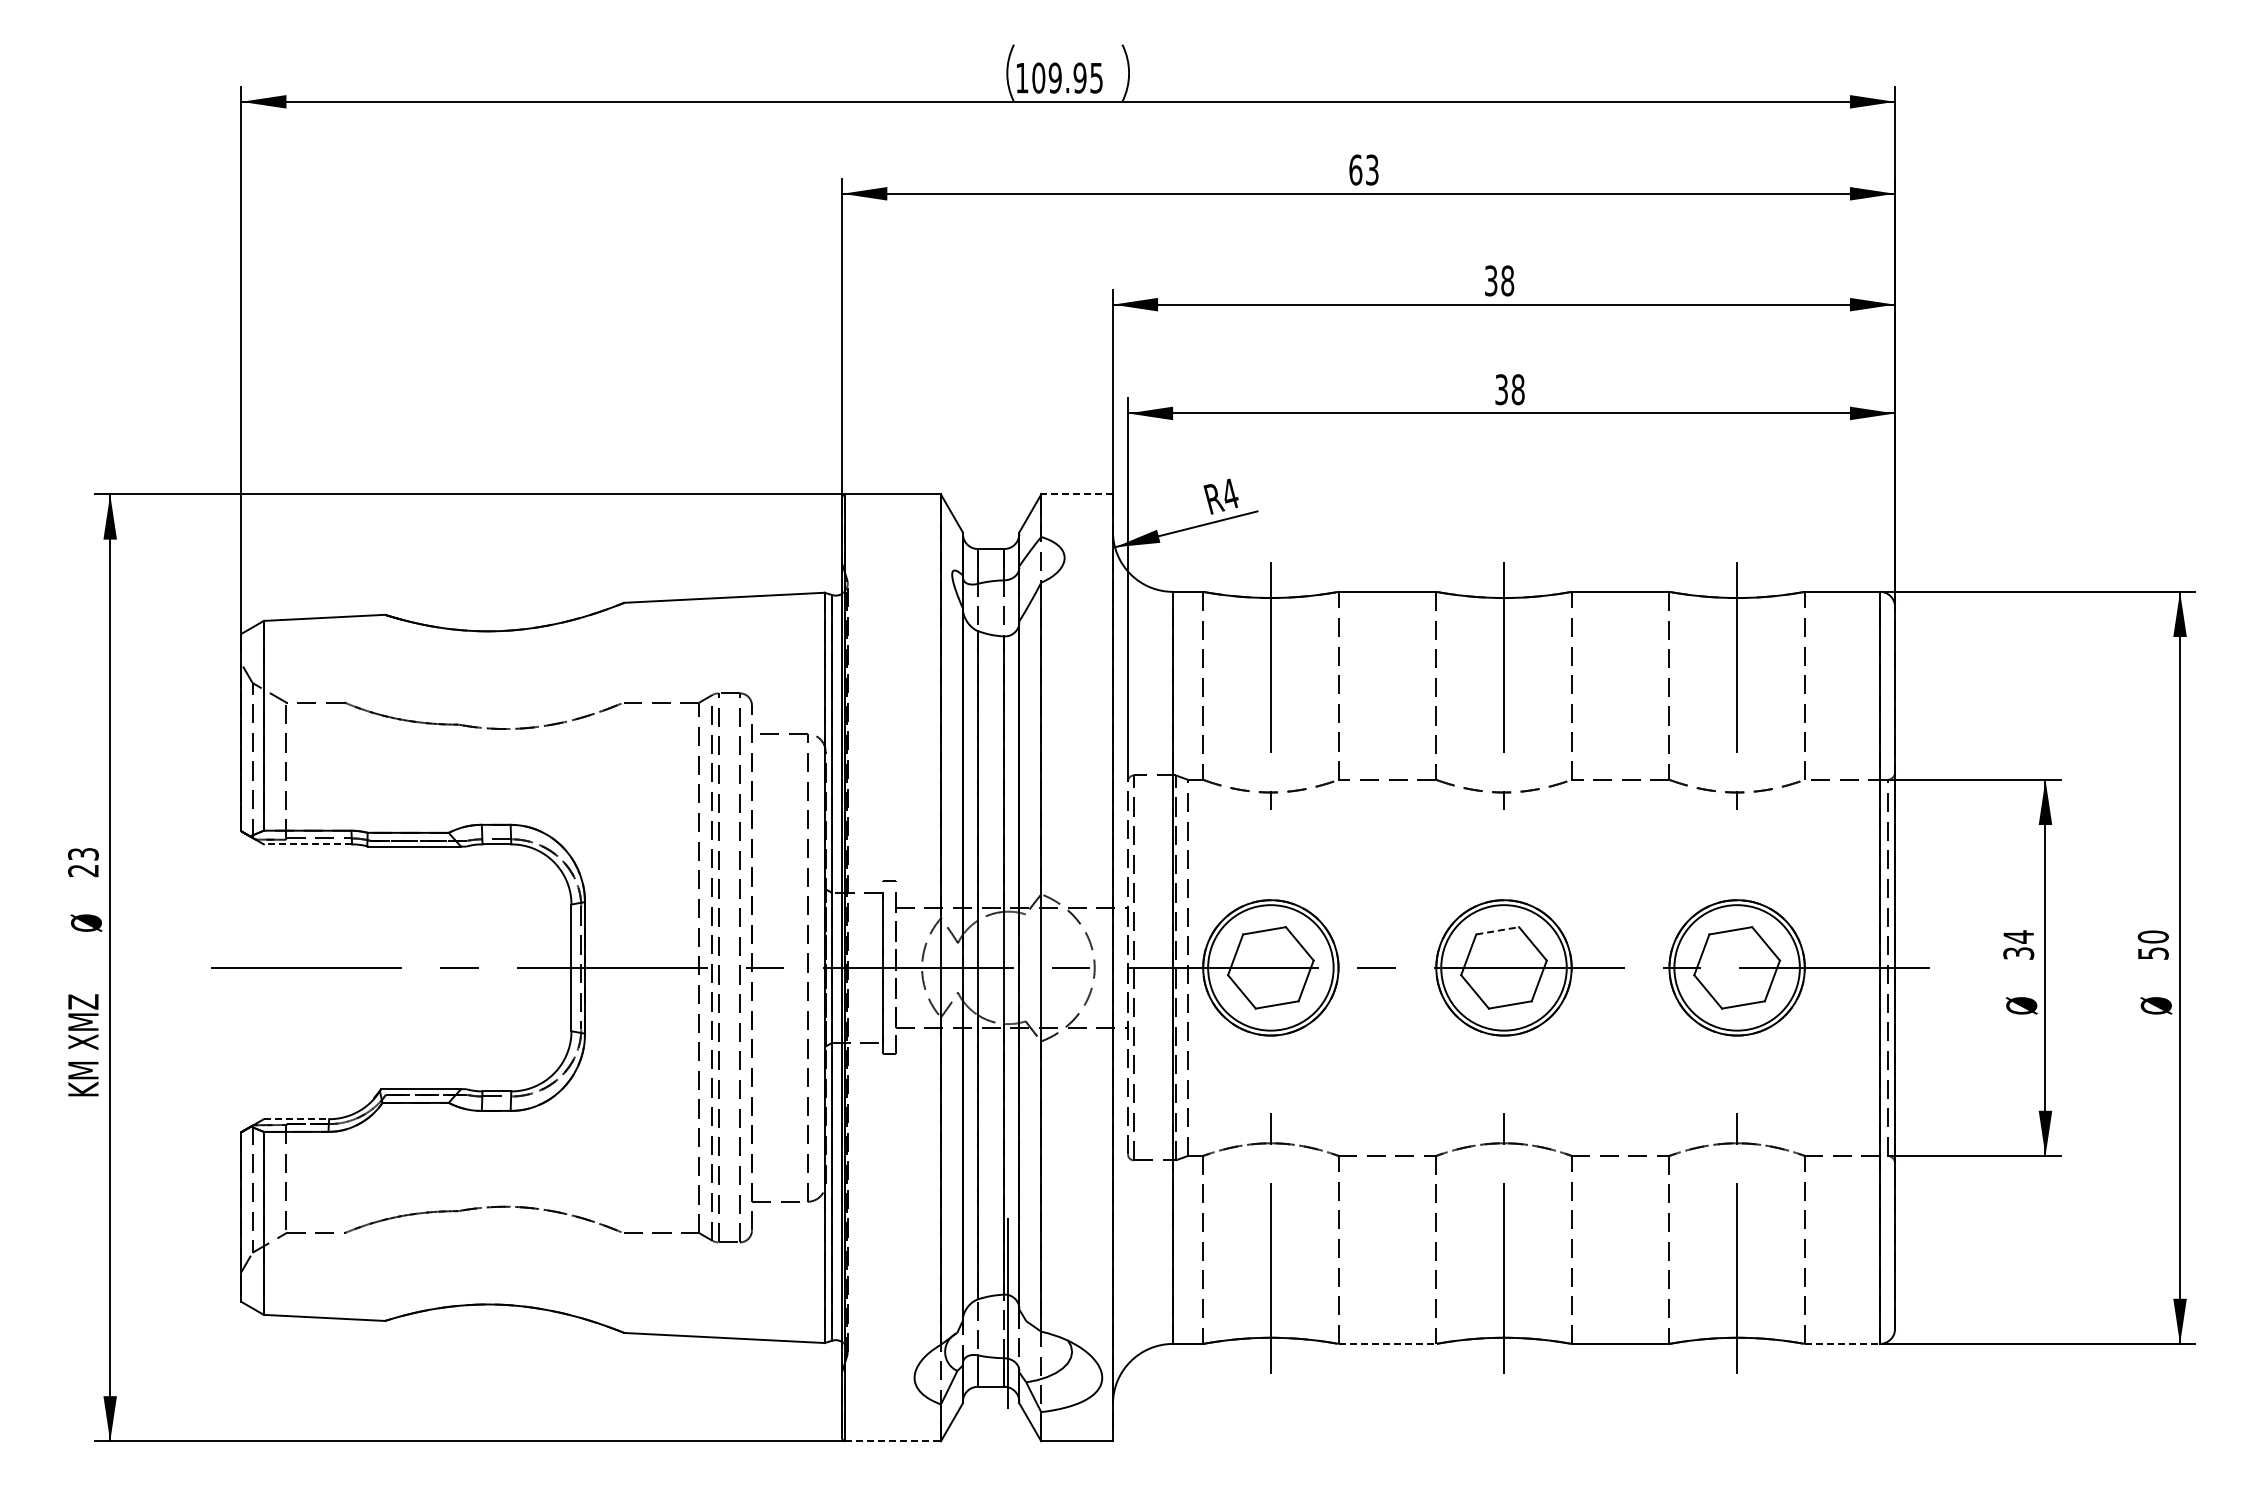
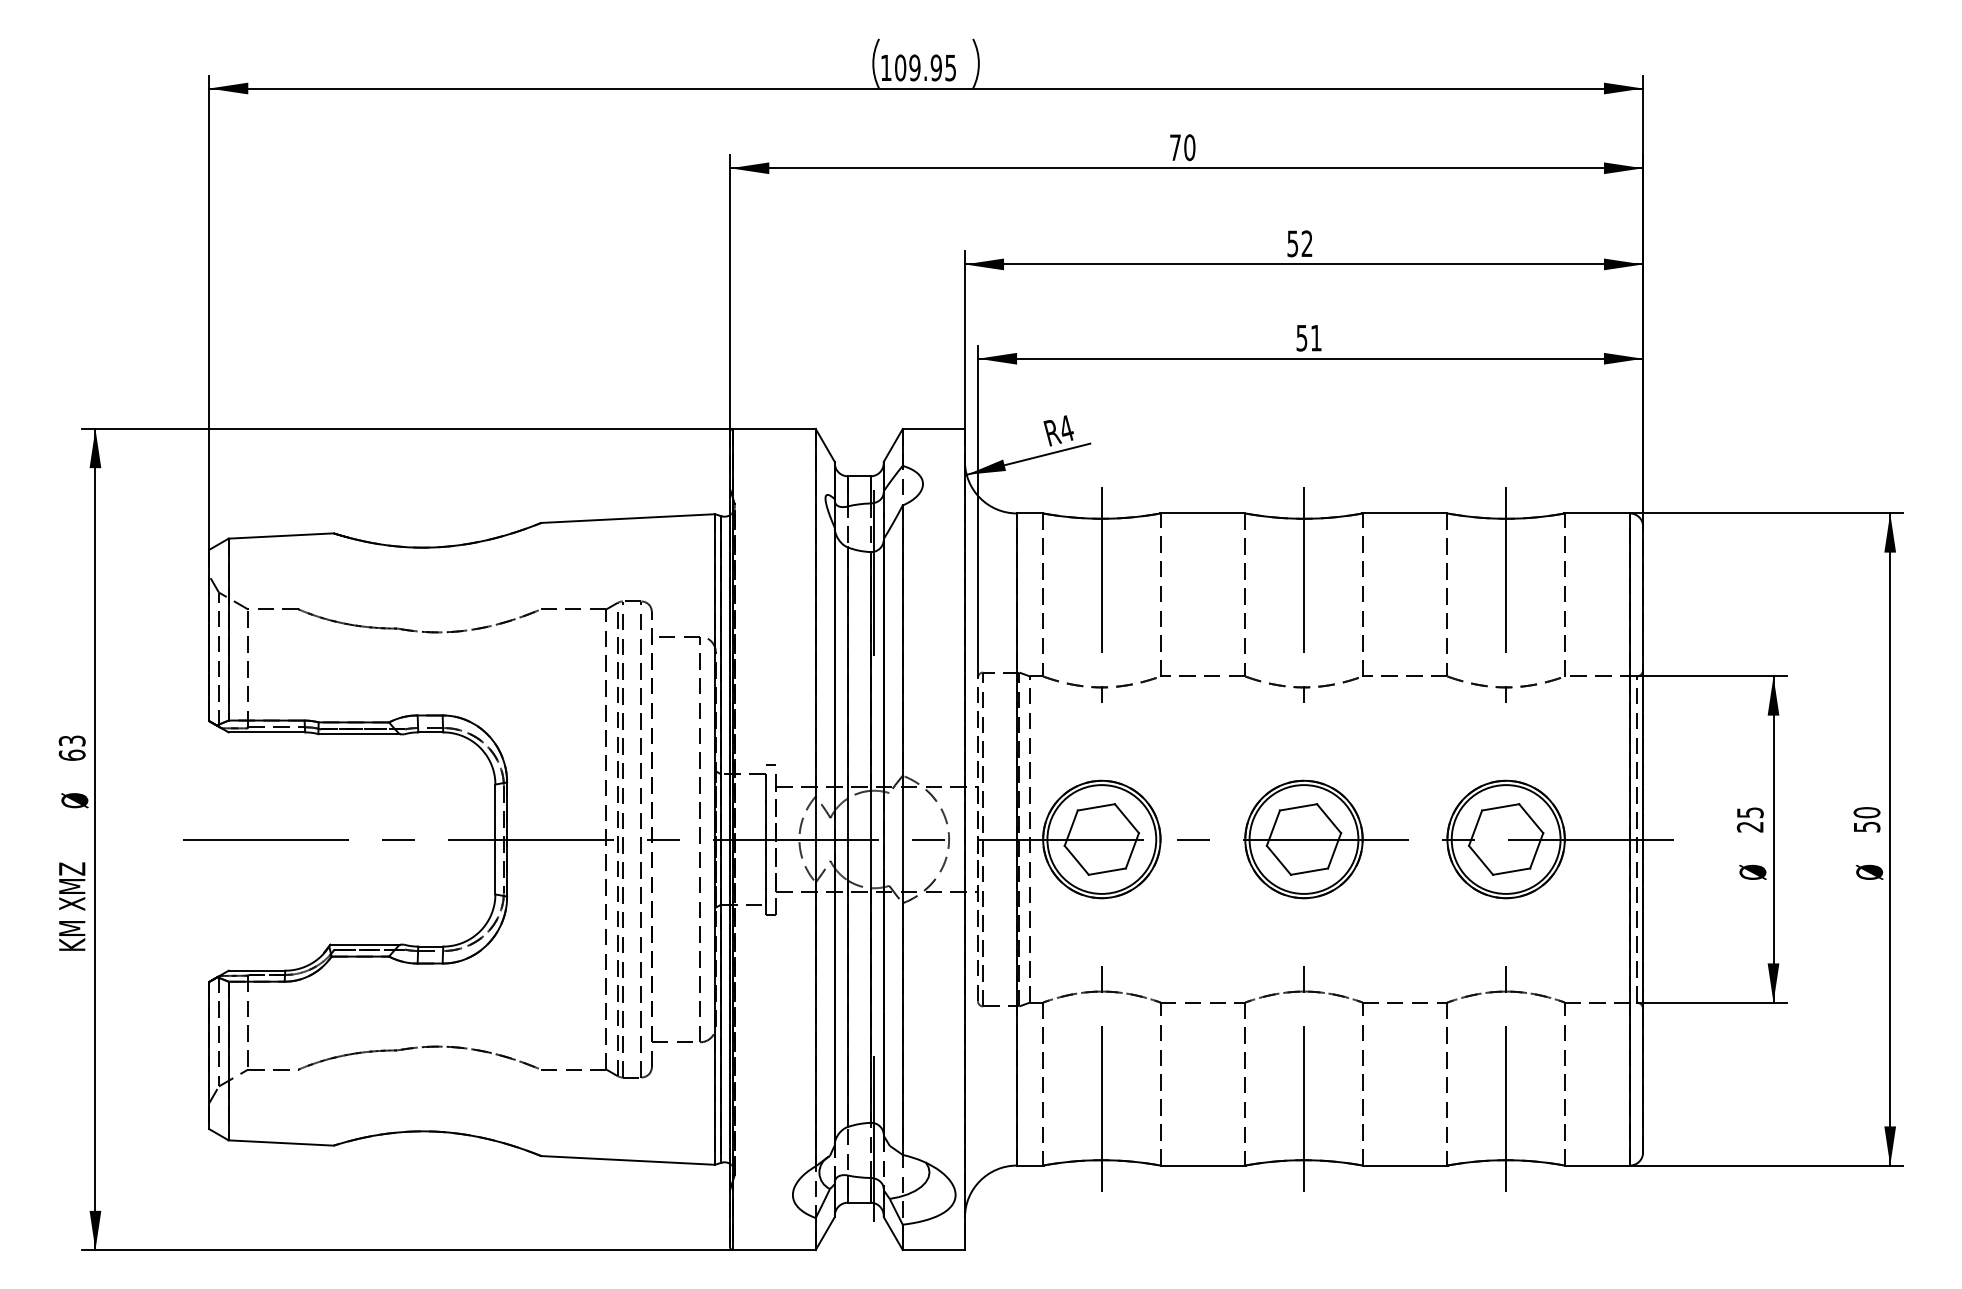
text: (1363, 169) -> (1182, 147), 63 -> 70
text: (1499, 280) -> (1300, 243), 38 -> 52
text: (1510, 389) -> (1309, 337), 38 -> 51
line: (1077, 494) -> (934, 429), dashed -> solid
line: (1008, 659) -> (874, 572), added
line: (307, 844) -> (266, 732), dashed -> solid
text: (82, 870) -> (71, 755), 23 -> 63
line: (1497, 930) -> (1298, 807), dashed -> solid
text: (2018, 944) -> (1750, 819), 34 -> 25
line: (296, 1119) -> (256, 970), dashed -> solid
line: (1388, 1343) -> (1203, 1165), dashed -> solid
line: (1842, 1343) -> (1597, 1165), dashed -> solid
line: (893, 1441) -> (774, 1250), dashed -> solid

